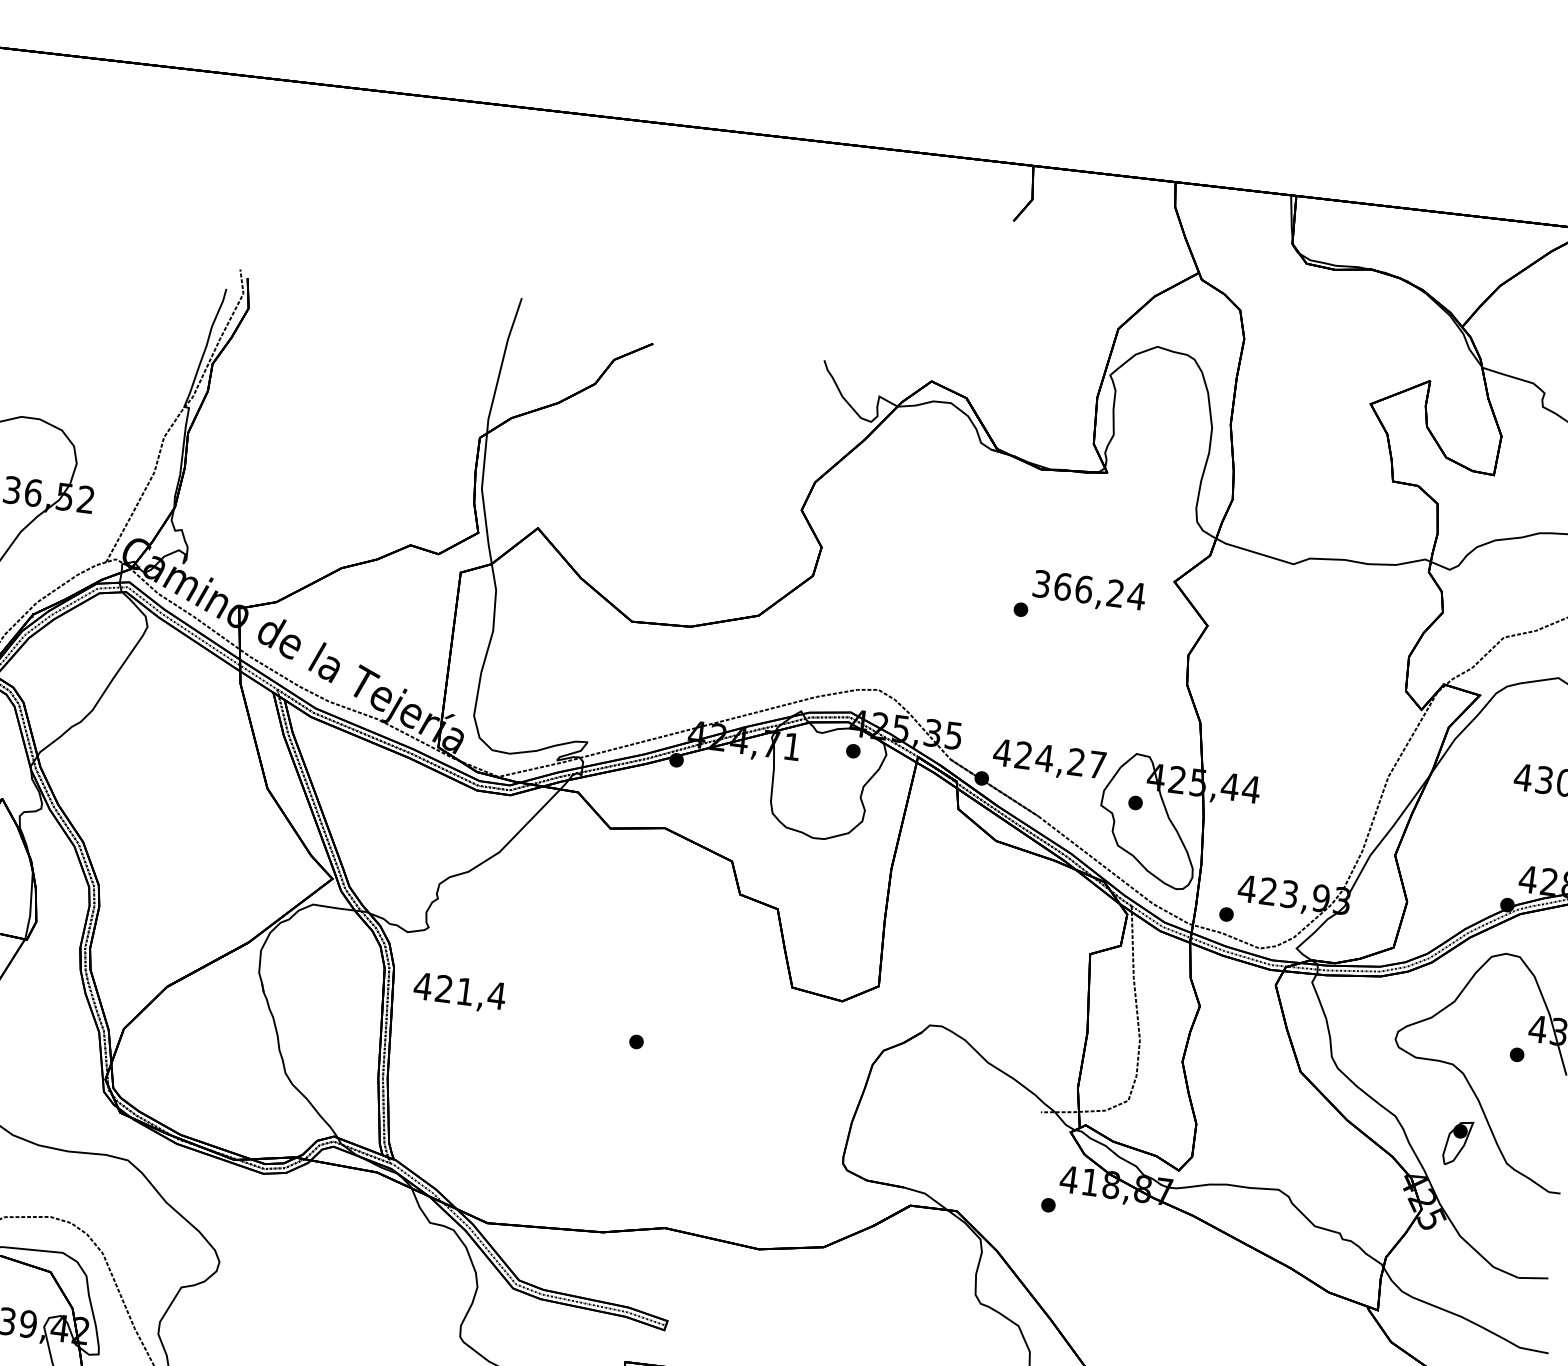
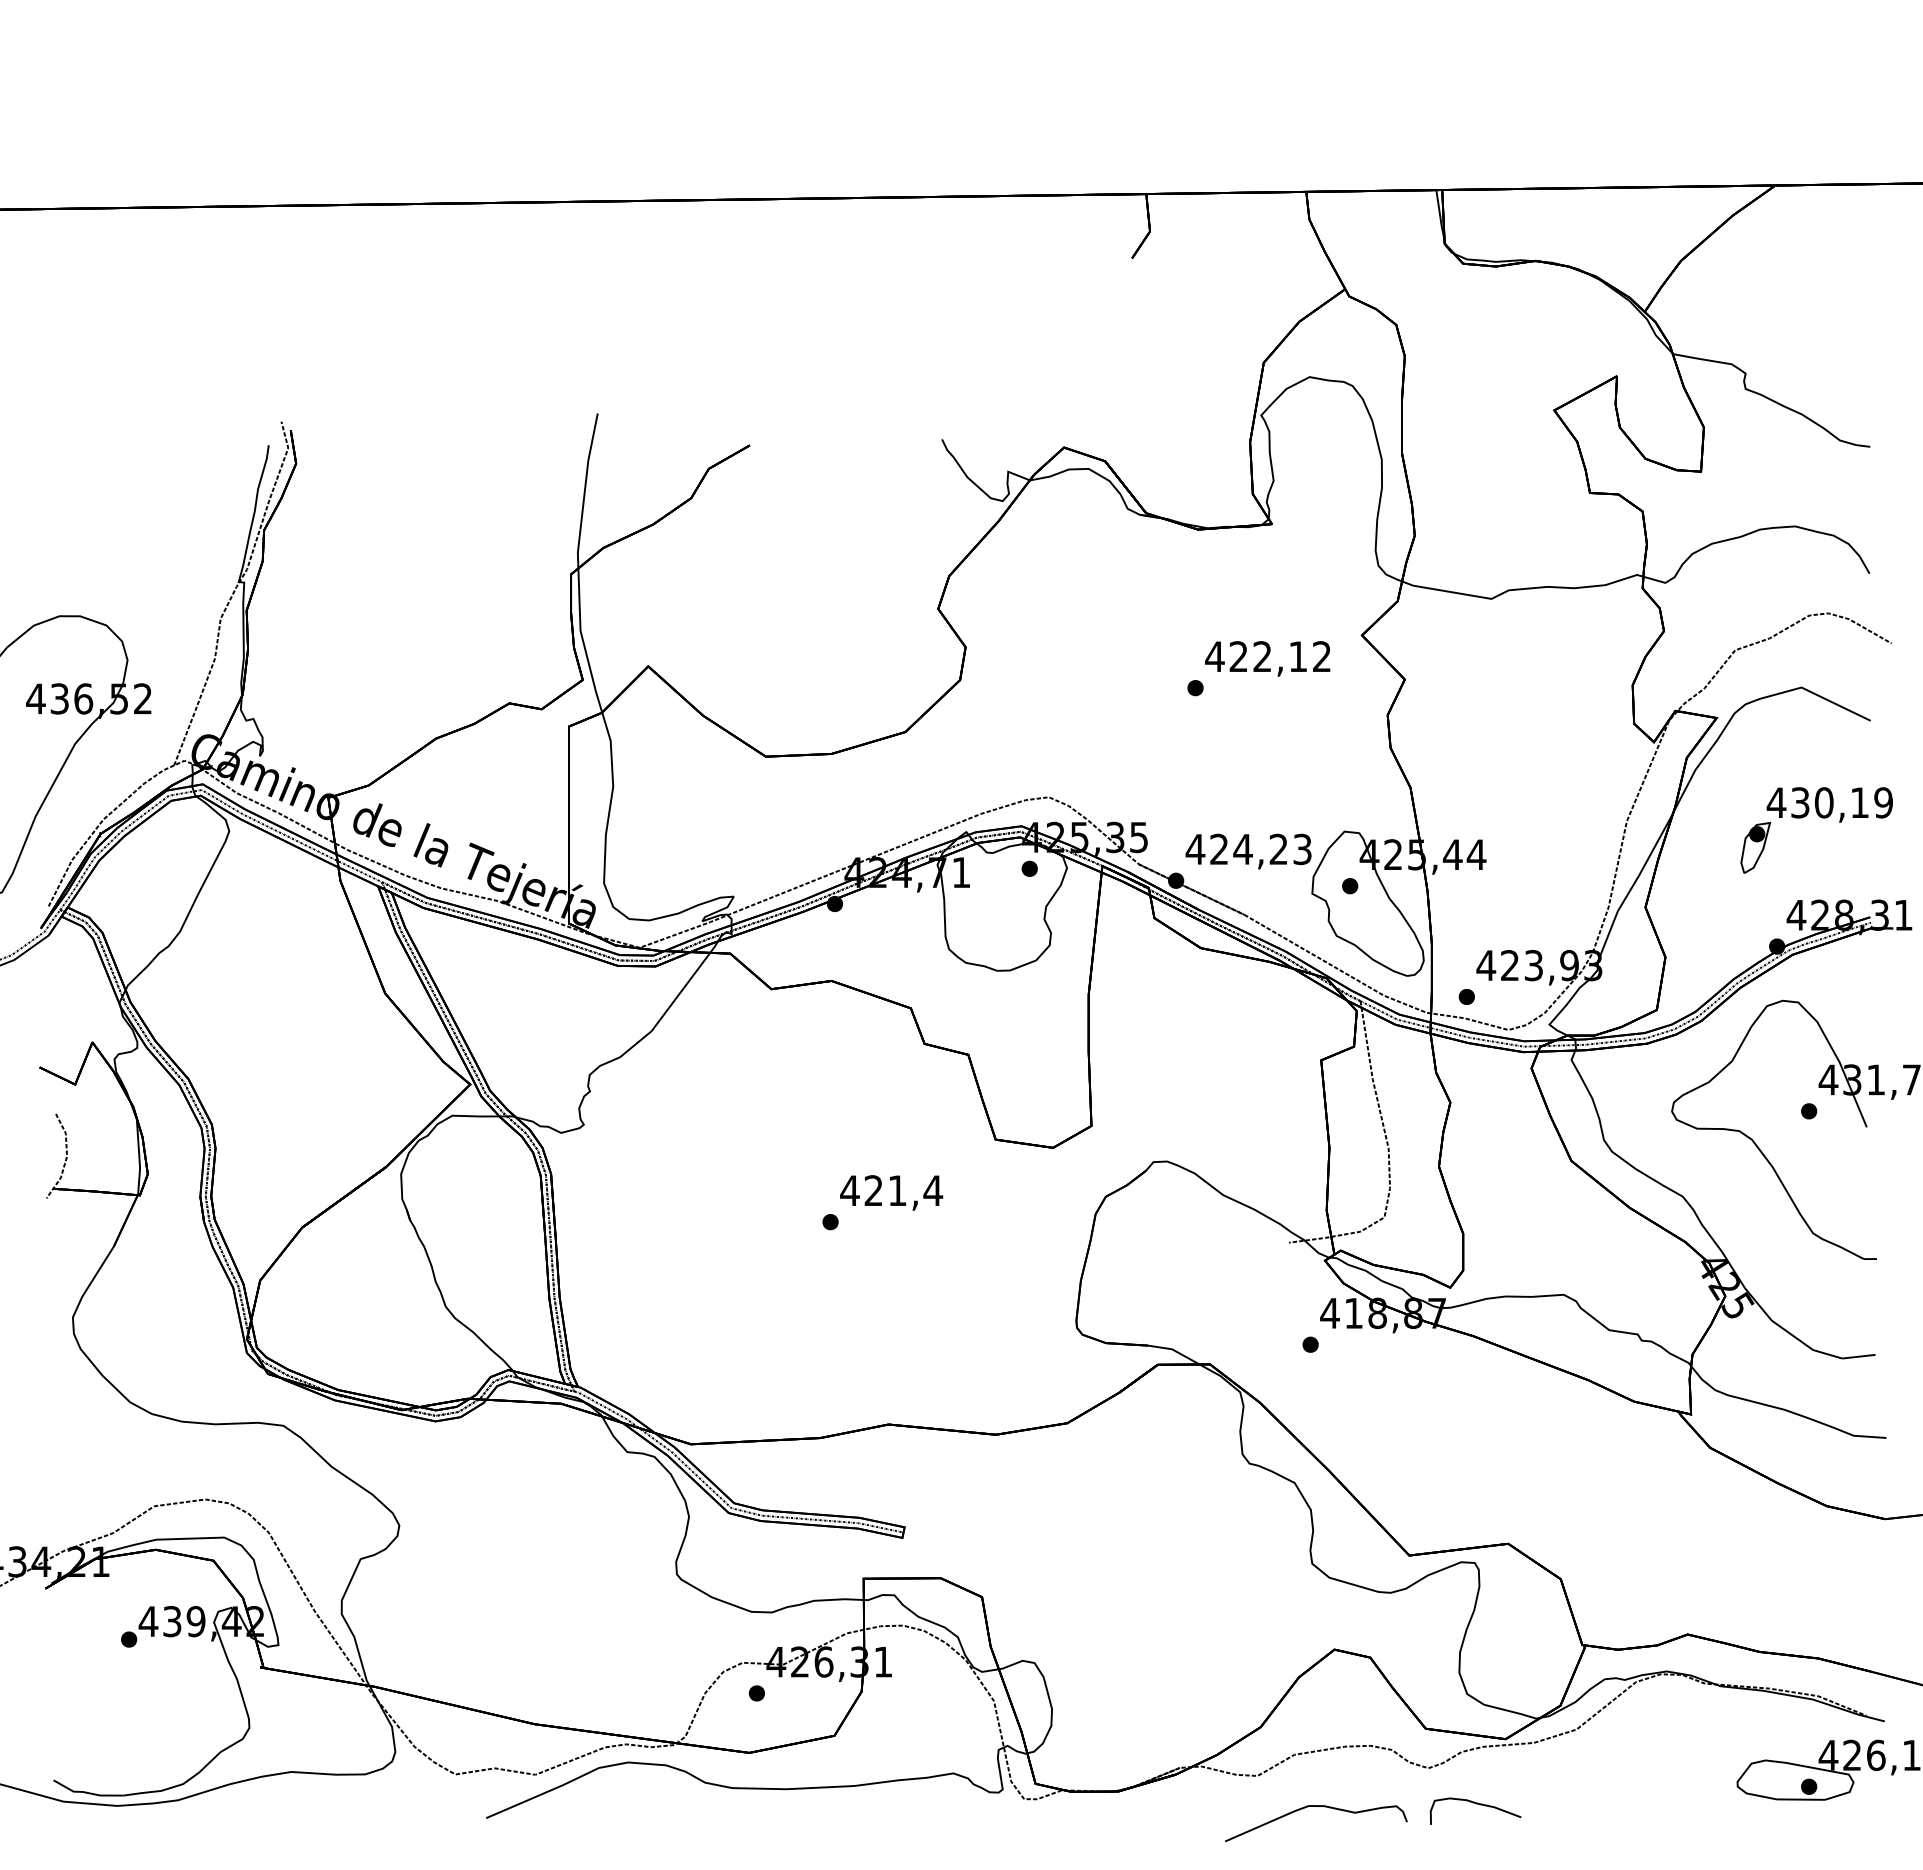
text: (1089, 589) -> (1268, 656), 366,24 -> 422,12
text: (1097, 765) -> (1302, 849), 424,27 -> 424,23
text: (459, 992) -> (891, 1192), moved
part: (1457, 1142) -> (1755, 847), moved

